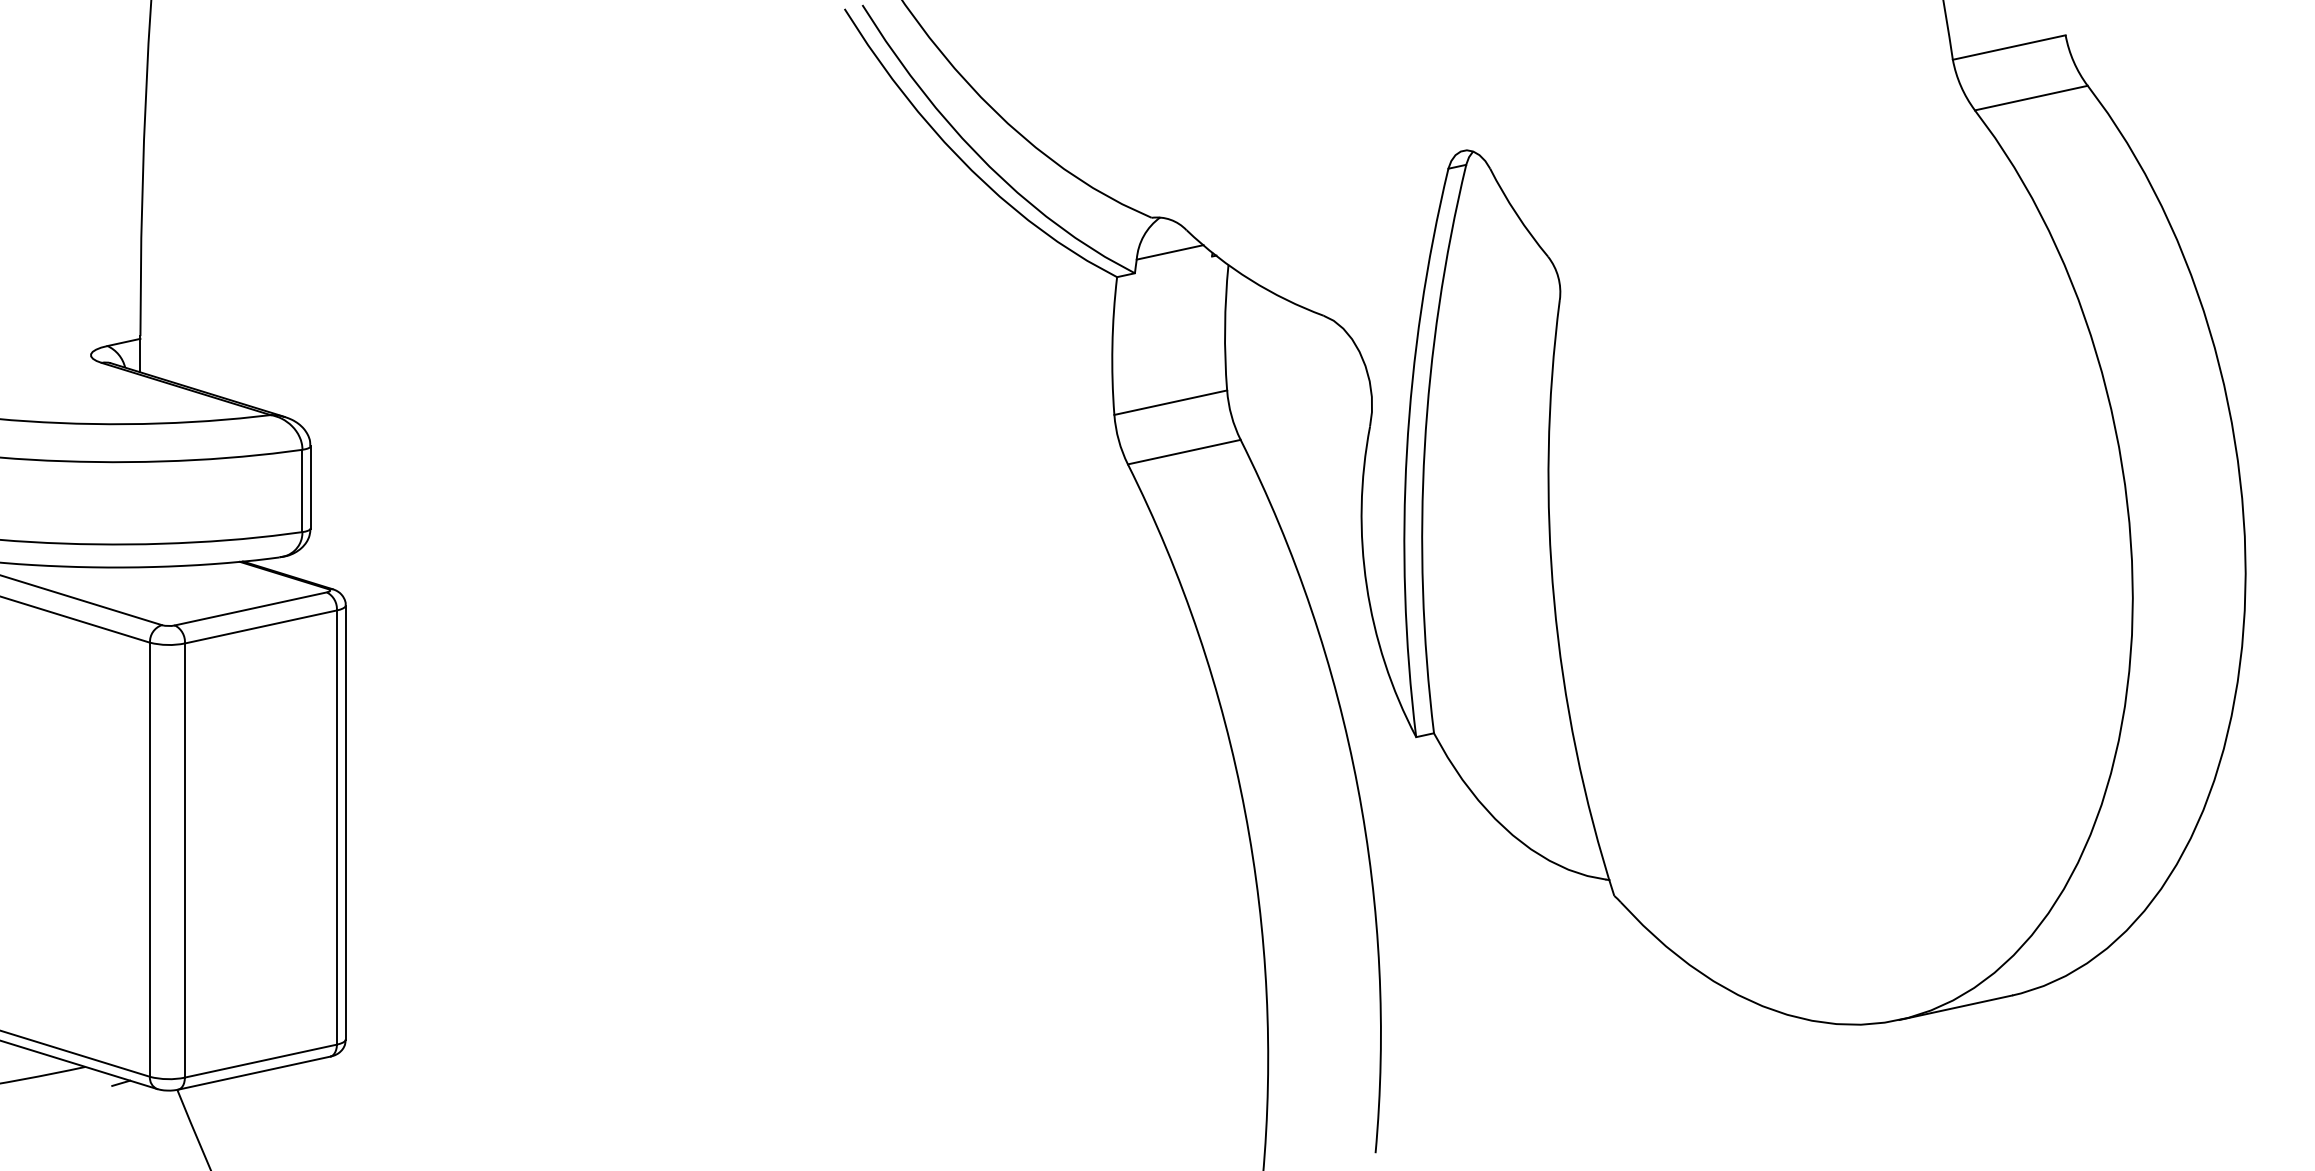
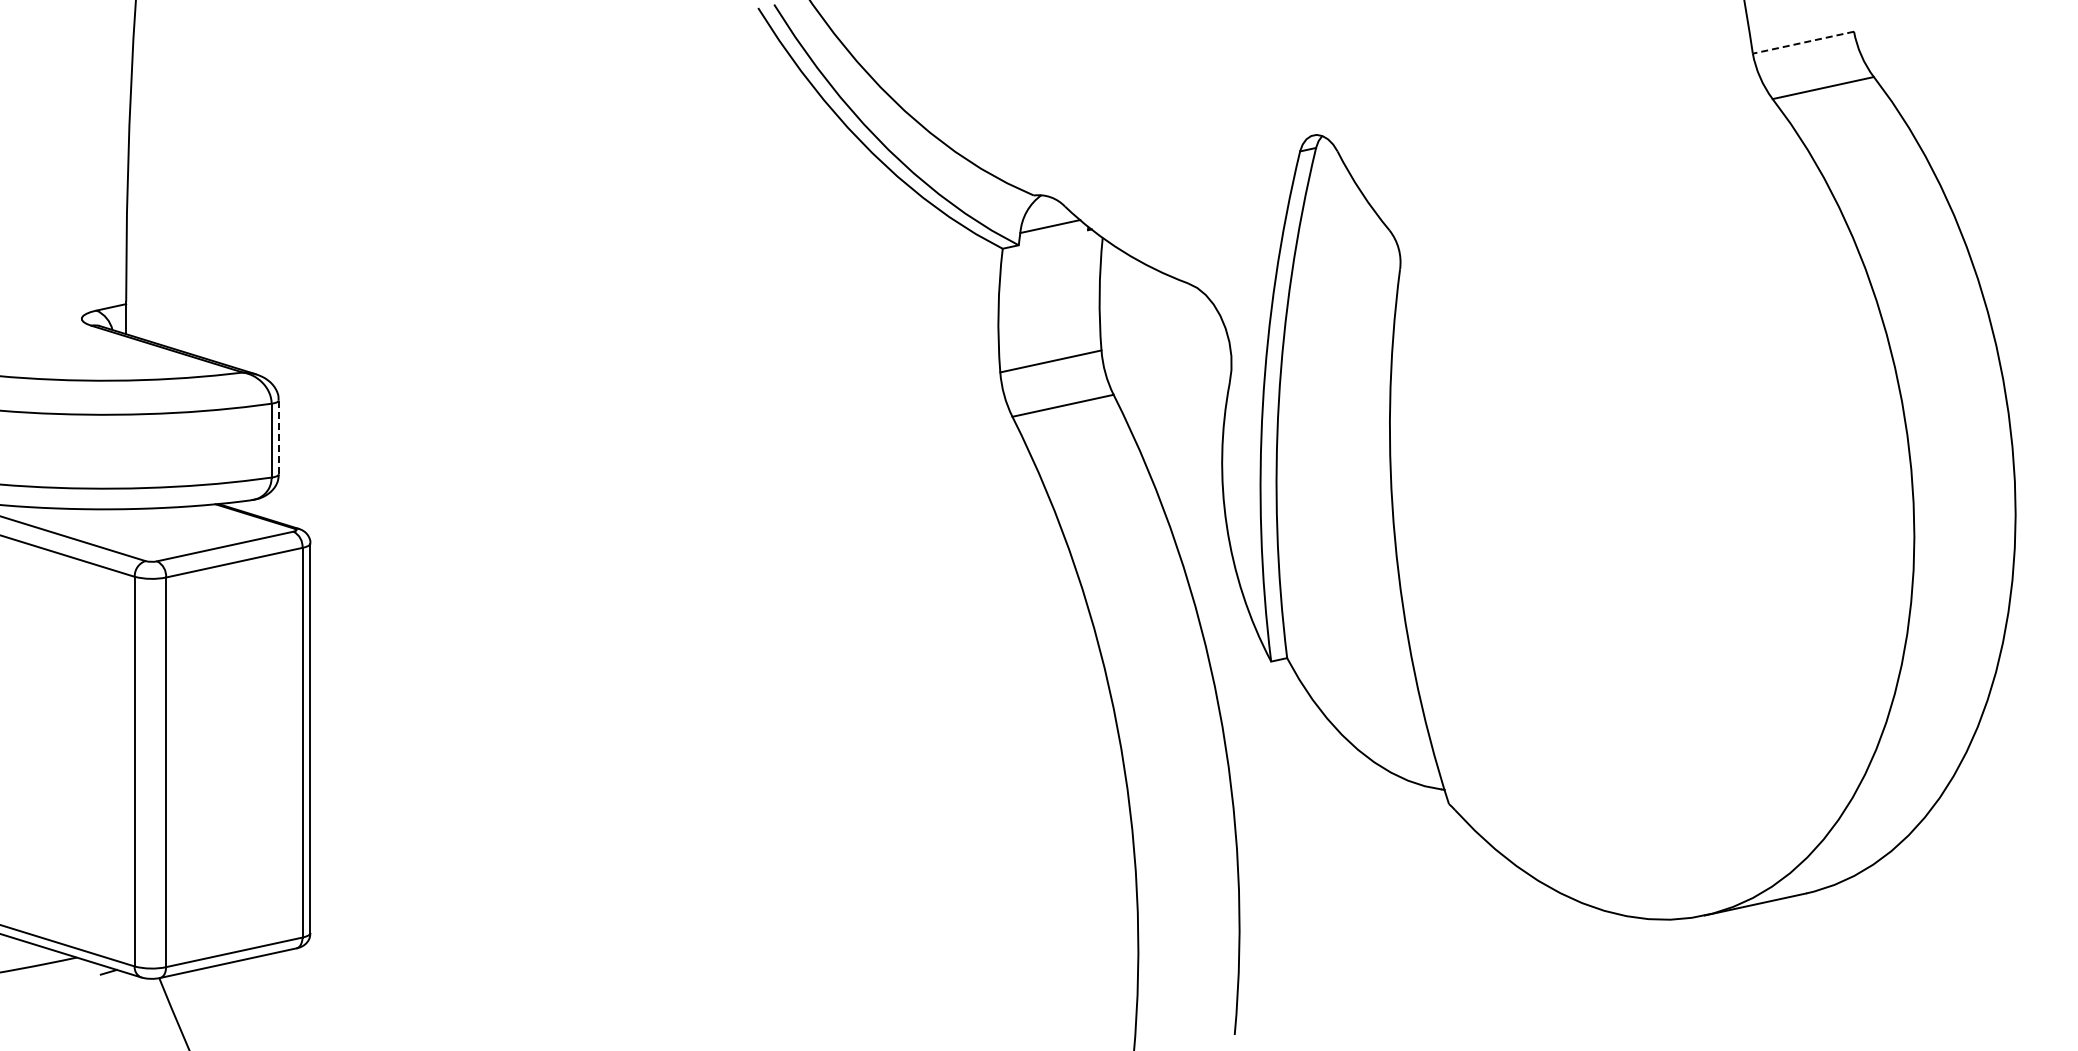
line: (2009, 47) -> (1803, 42), solid -> dashed
line: (310, 487) -> (278, 437), solid -> dashed

